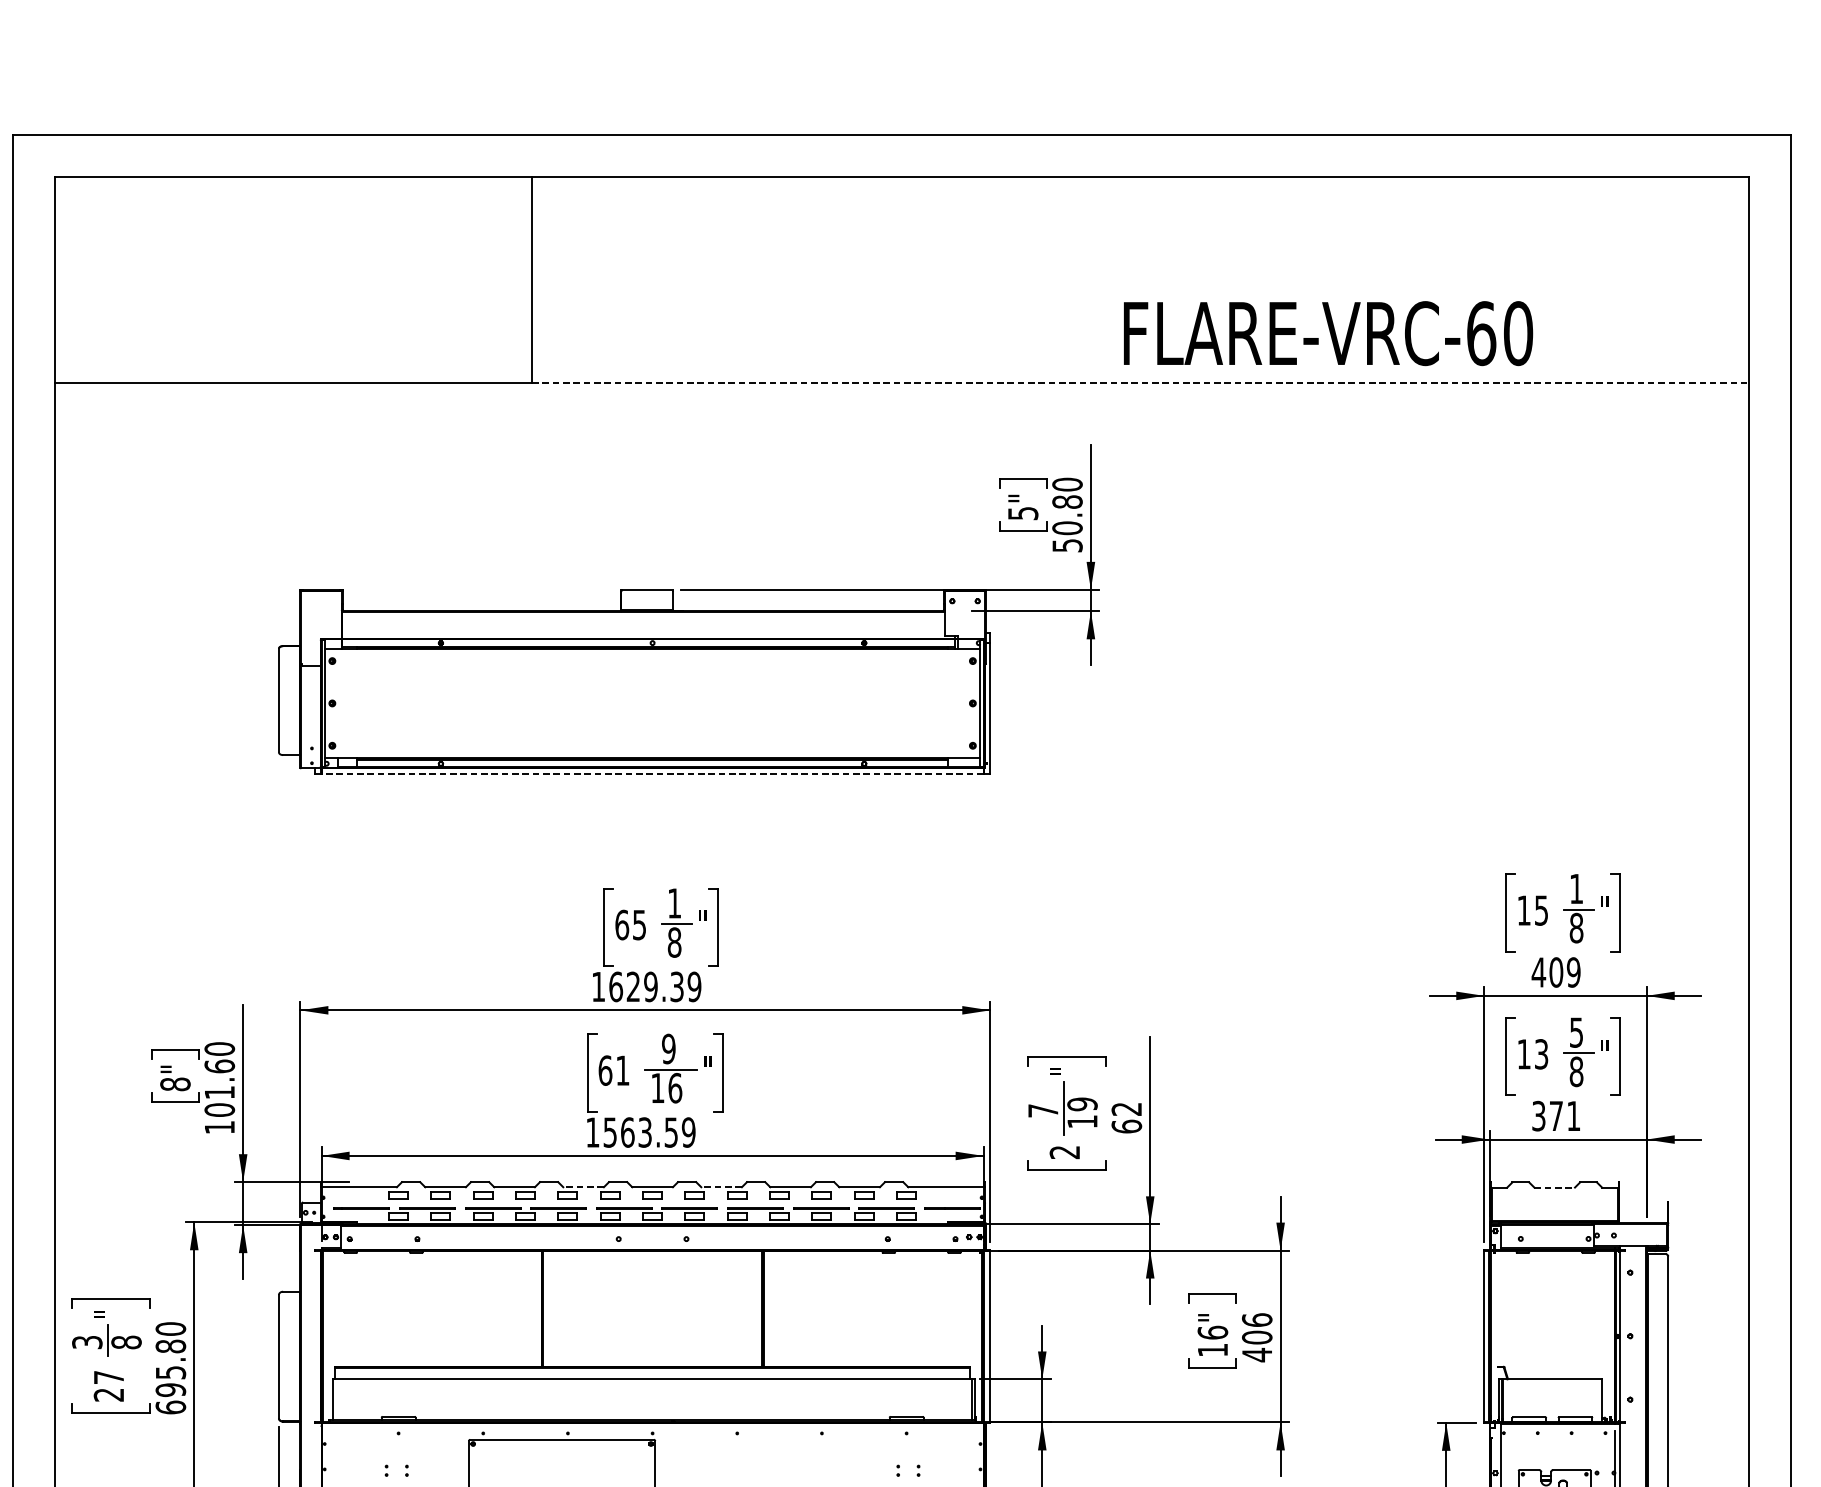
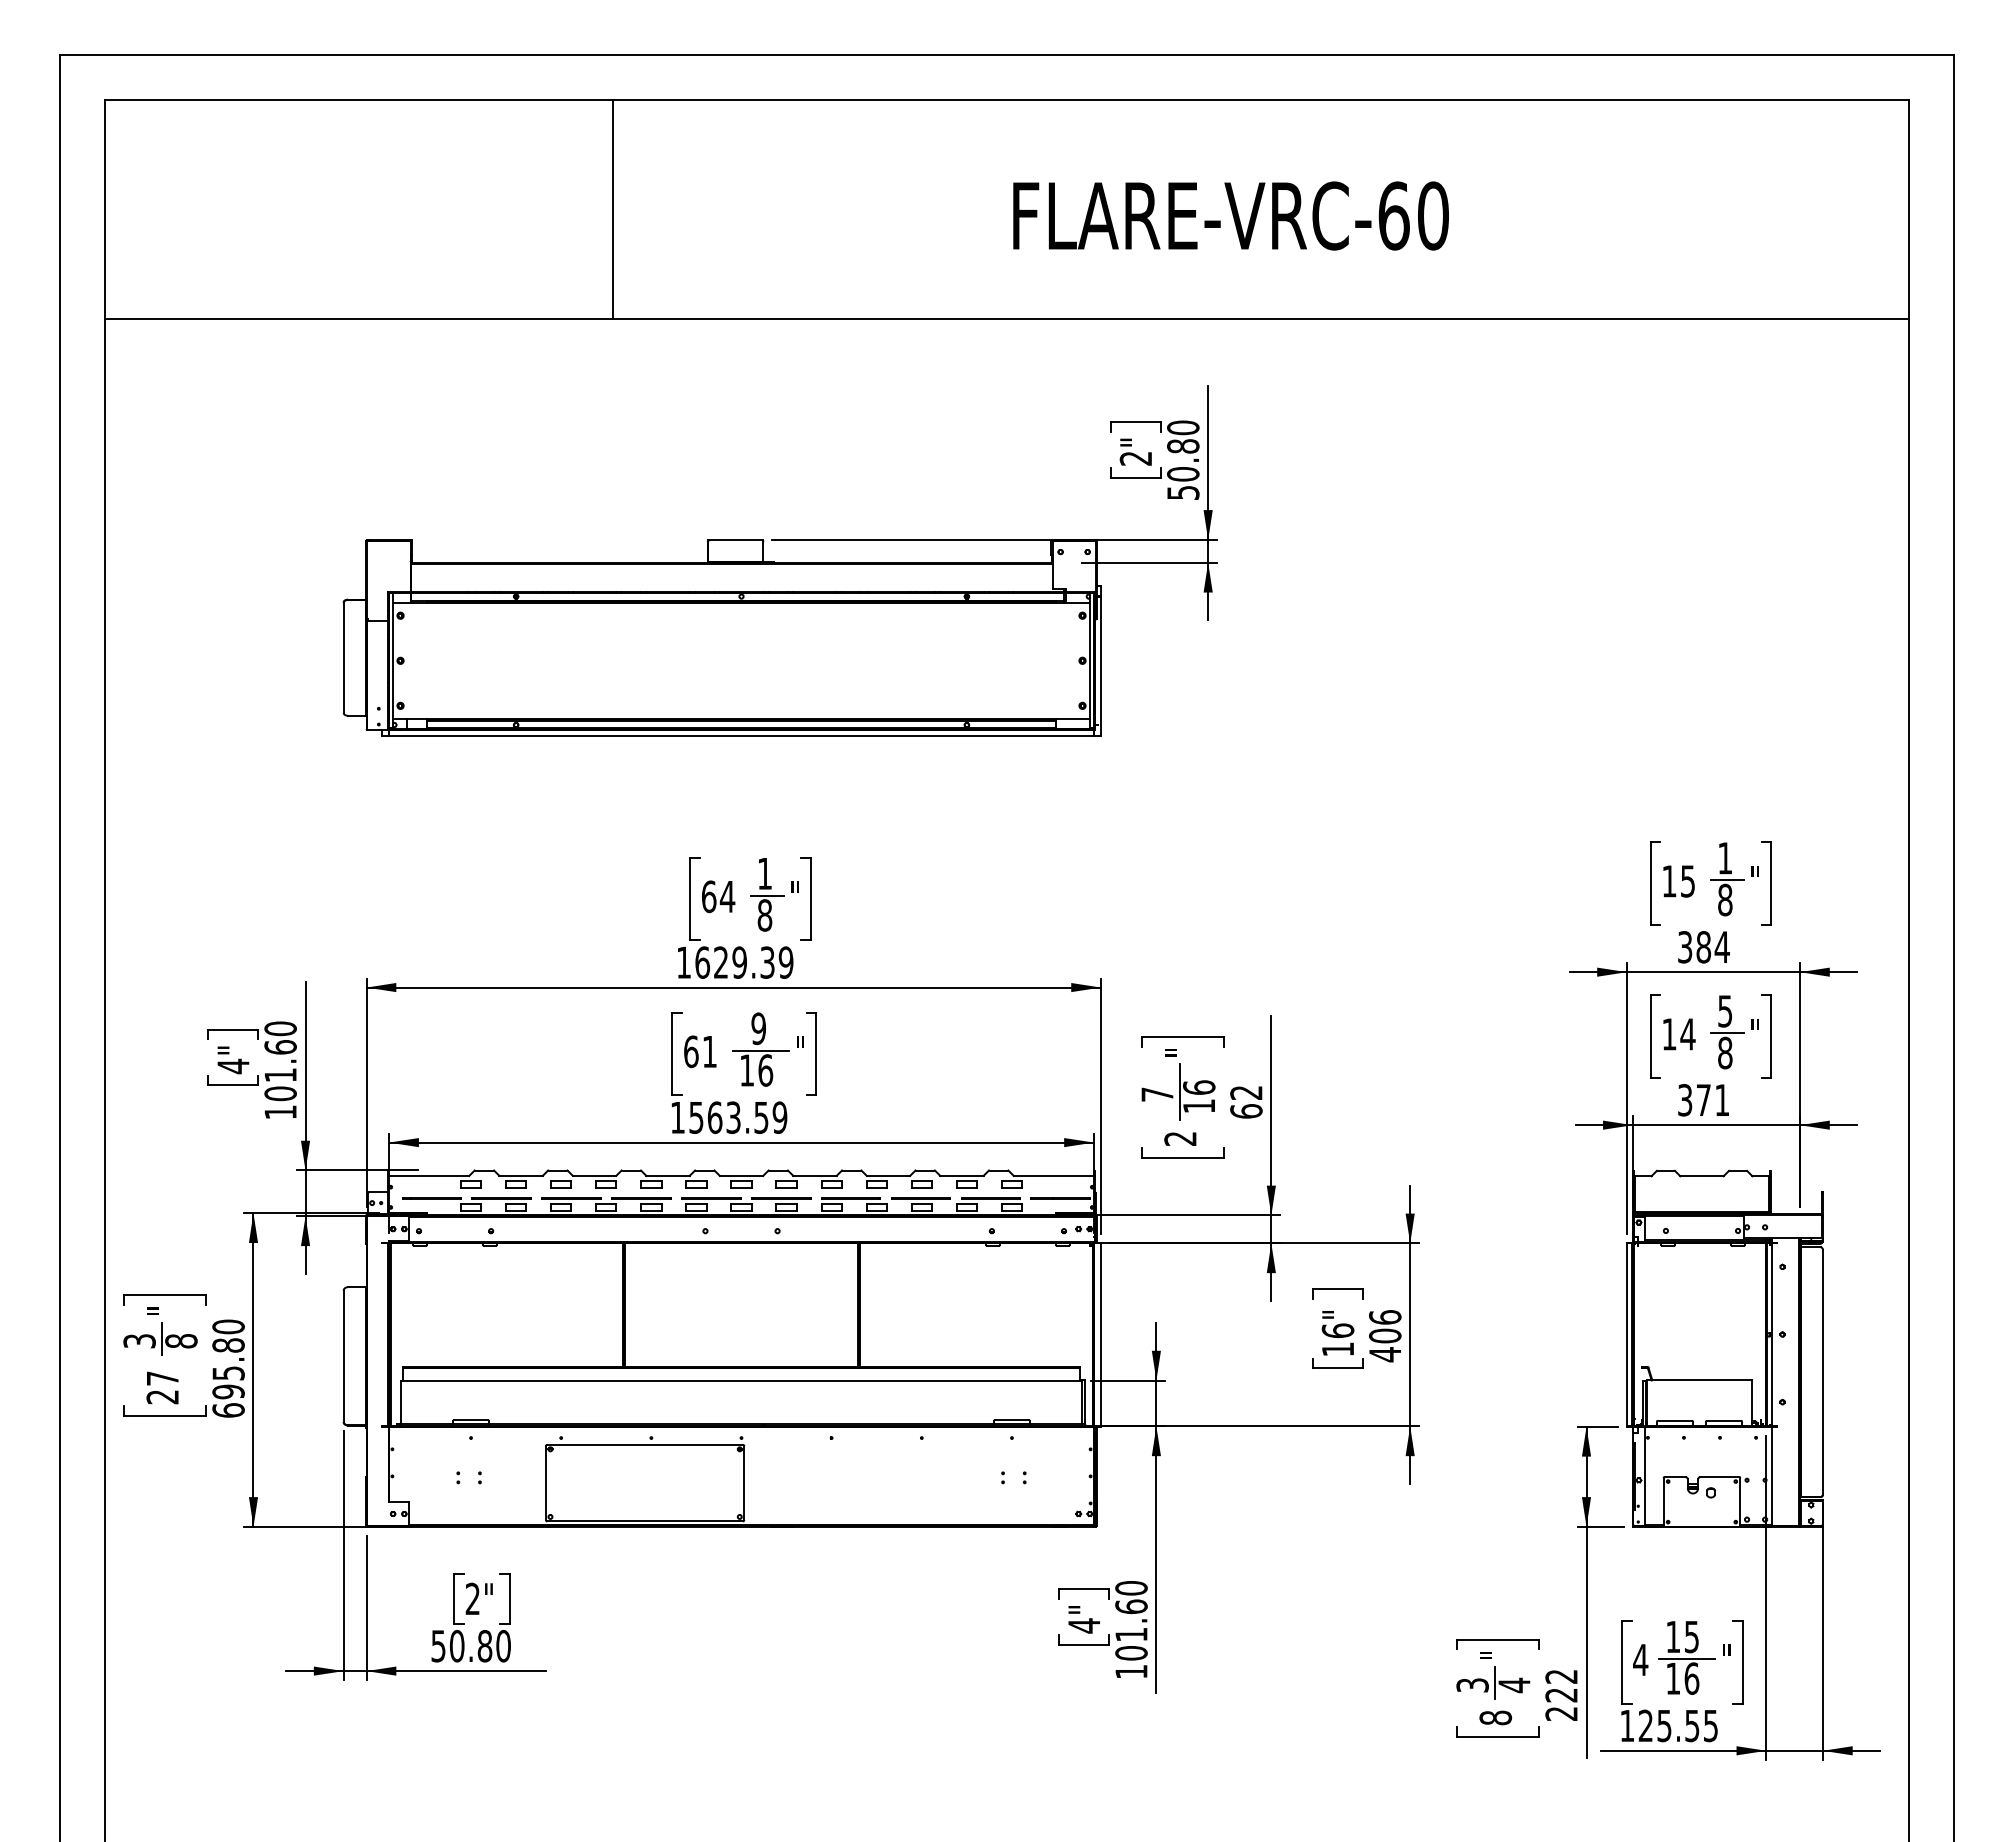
text: (1327, 333) -> (1230, 215), moved
line: (1140, 382) -> (1260, 319), dashed -> solid
text: (1022, 513) -> (1135, 458), 5" -> 2"
line: (652, 773) -> (741, 735), dashed -> solid
text: (639, 925) -> (727, 897), 65 -> 64
text: (1556, 972) -> (1703, 947), 409 -> 384
text: (1541, 1054) -> (1687, 1034), 13 -> 14
text: (175, 1084) -> (233, 1066), 8" -> 4"
text: (1082, 1104) -> (1199, 1087), 19 -> 16
line: (584, 1186) -> (668, 1175), dashed -> solid
line: (722, 1186) -> (815, 1175), dashed -> solid
line: (1554, 1187) -> (1701, 1176), dashed -> solid

